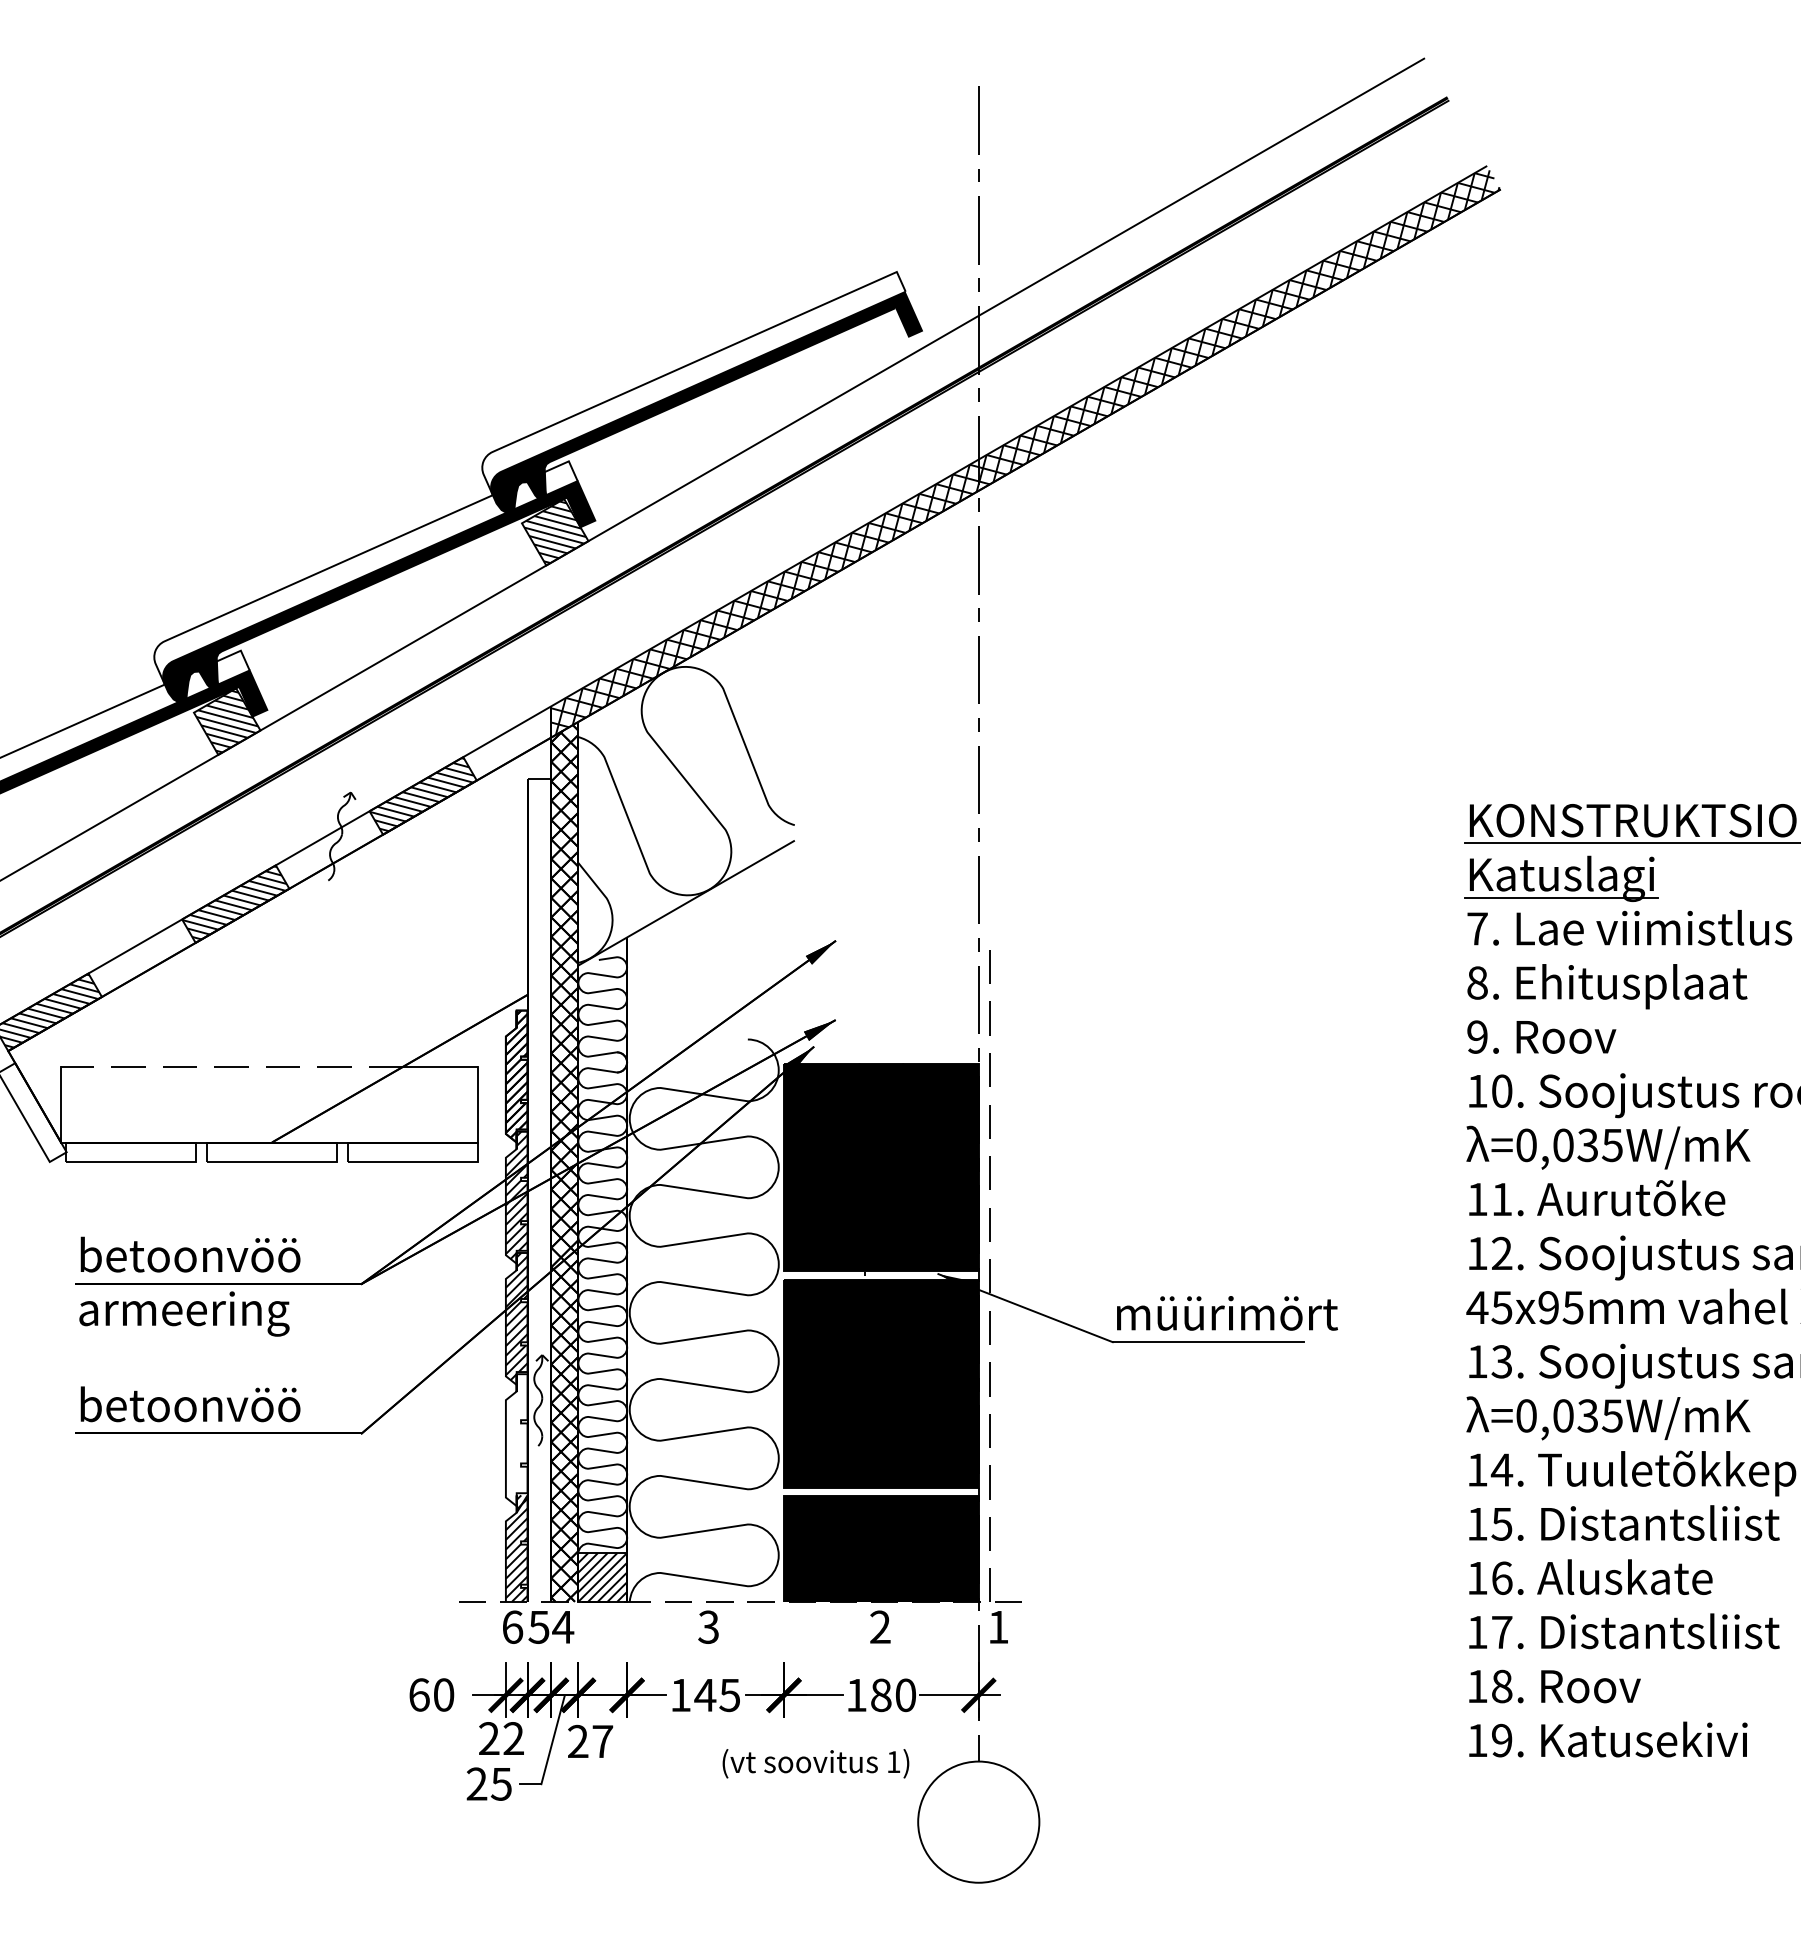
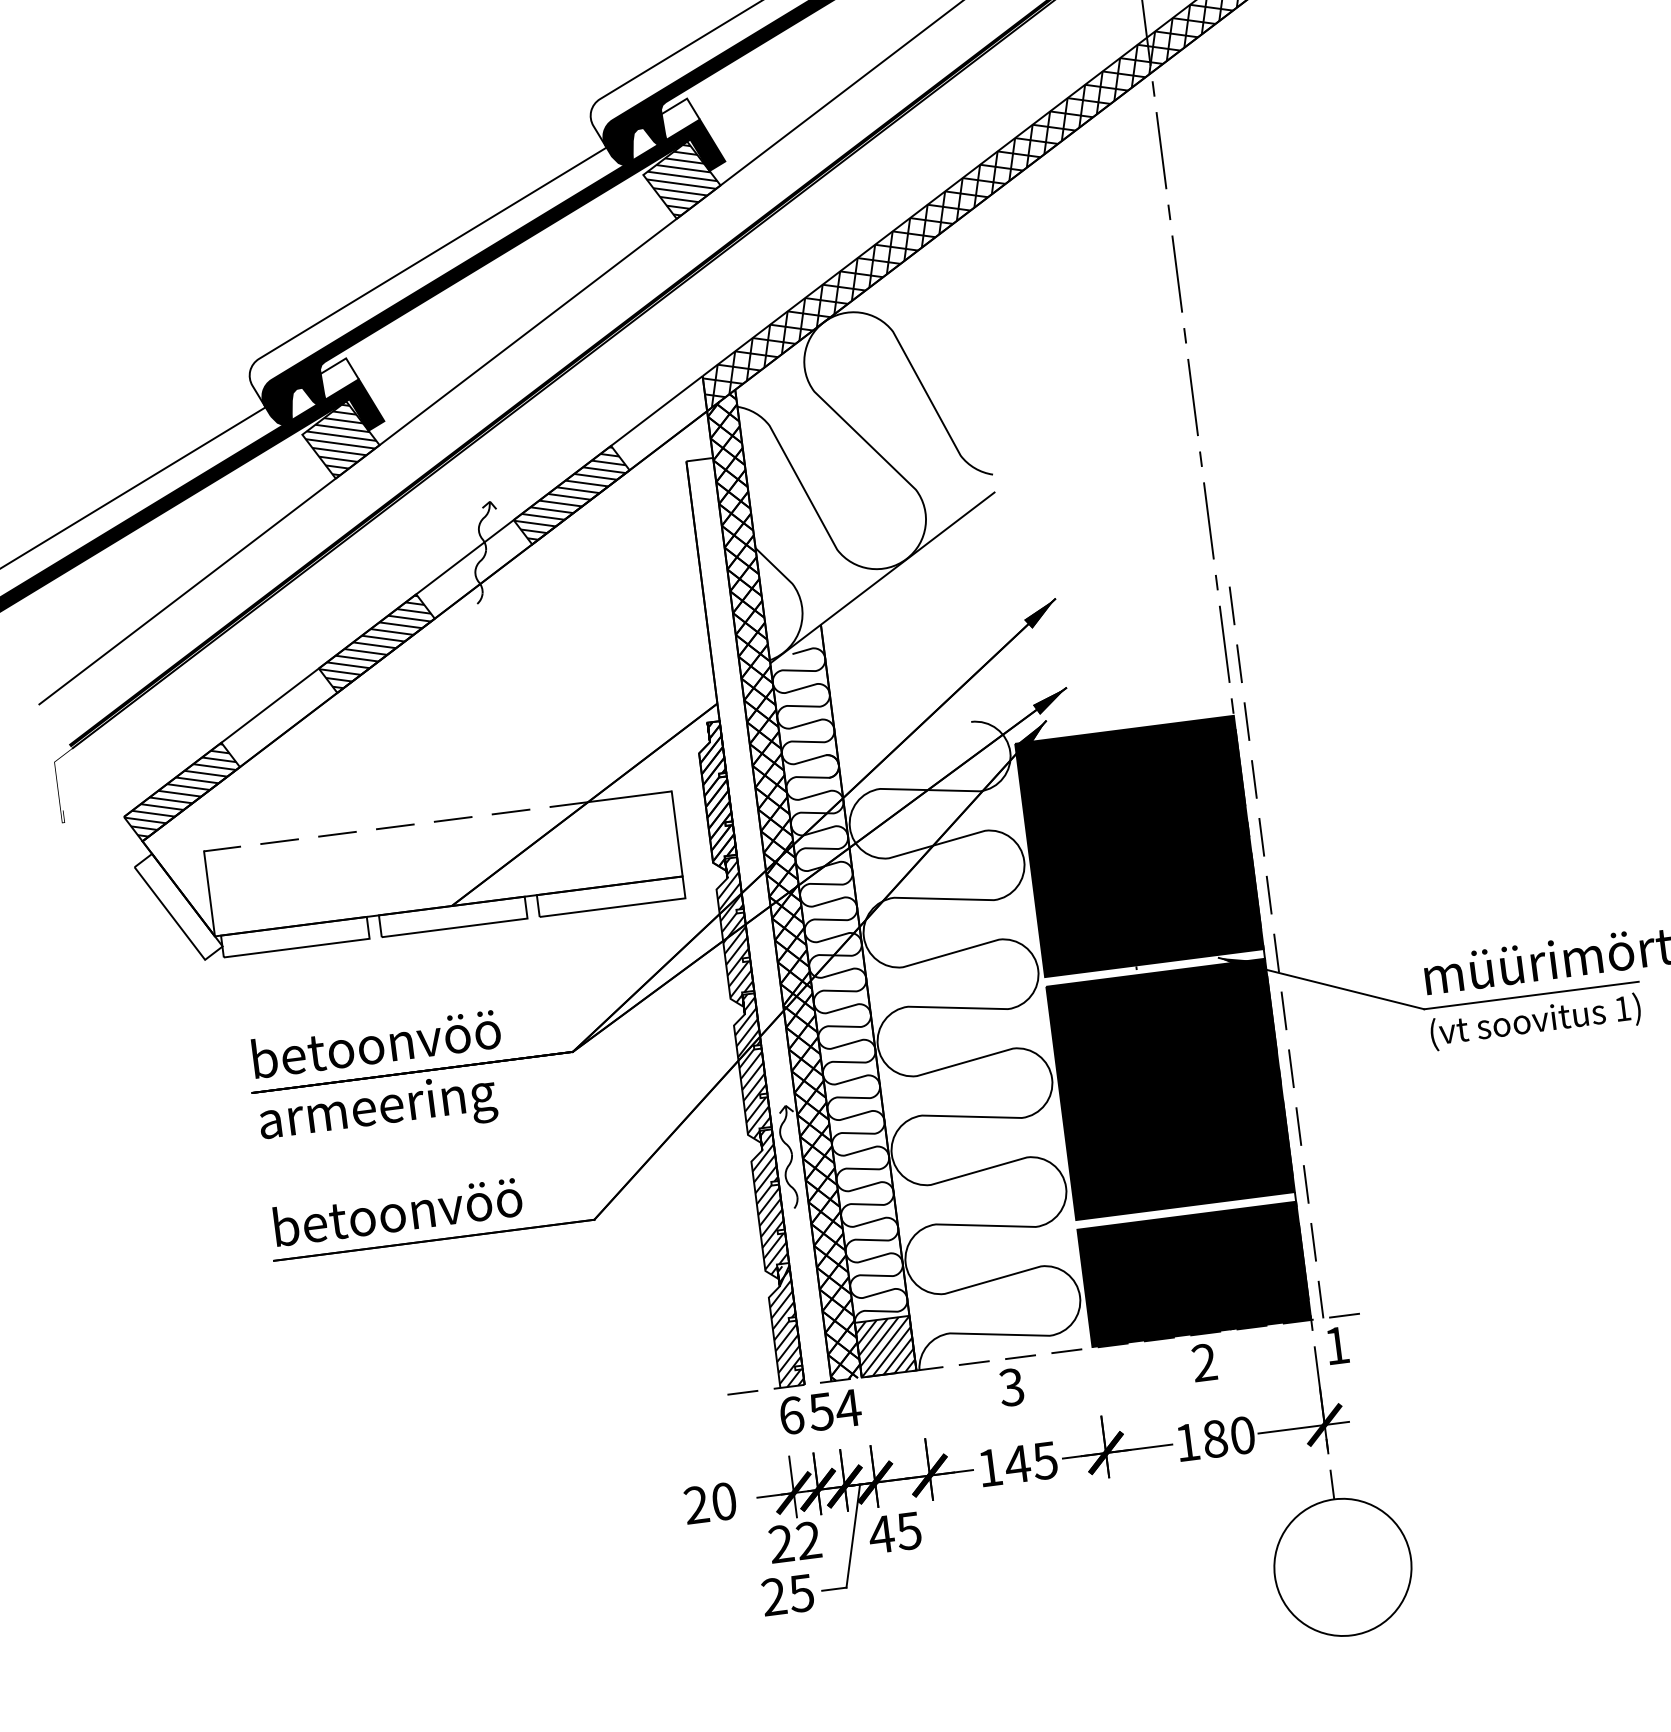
hatch: (516, 1439) -> (768, 1204), added
text: (419, 1694) -> (696, 1504), 60 -> 20
text: (590, 1741) -> (895, 1532), 27 -> 45
text: (815, 1763) -> (1535, 1021), moved

